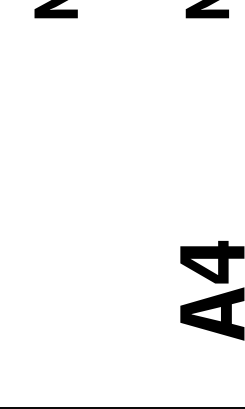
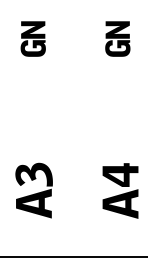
fill: (54, 35) -> (32, 48), added
fill: (206, 35) -> (117, 48), added
part: (56, 289) -> (33, 190), added

